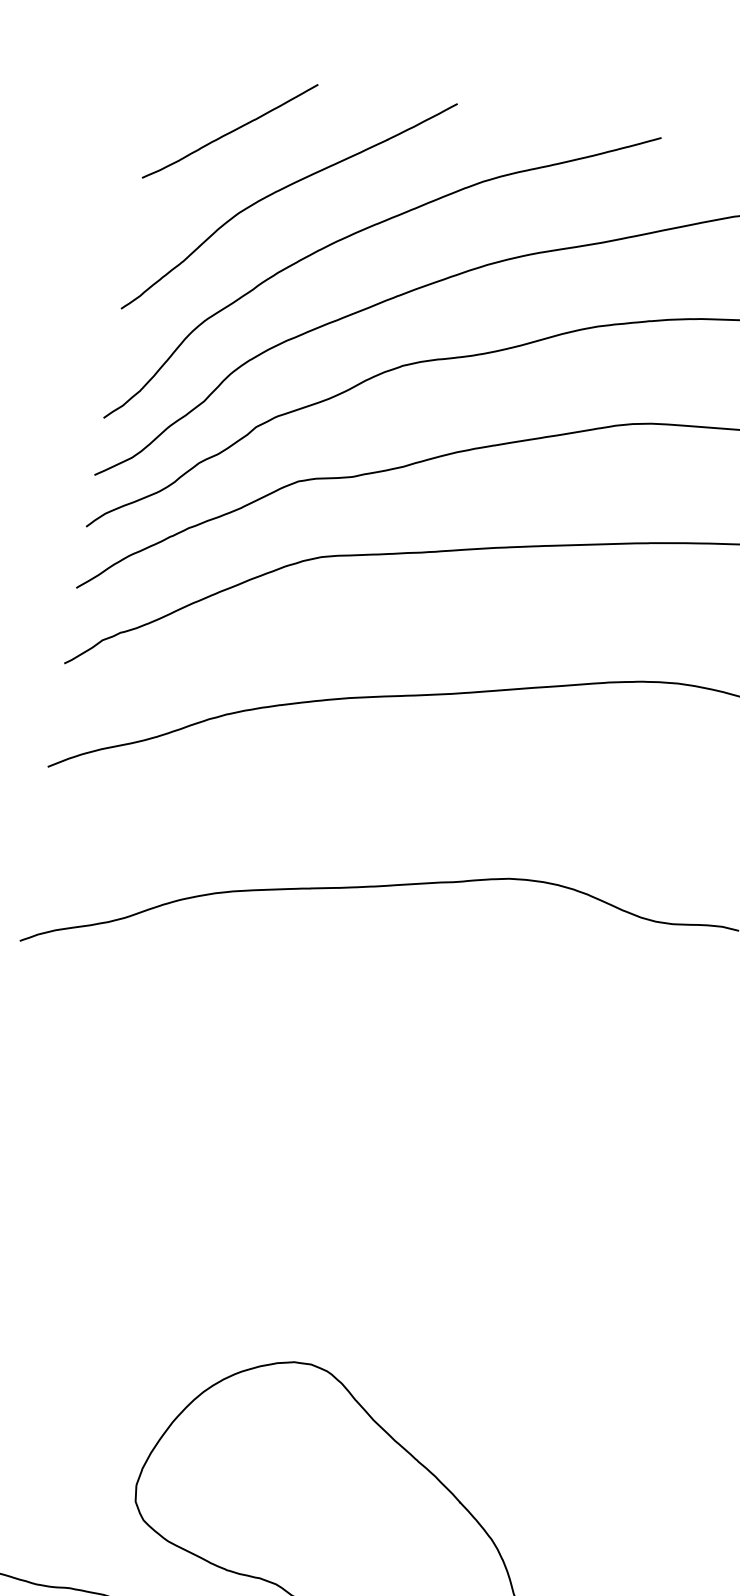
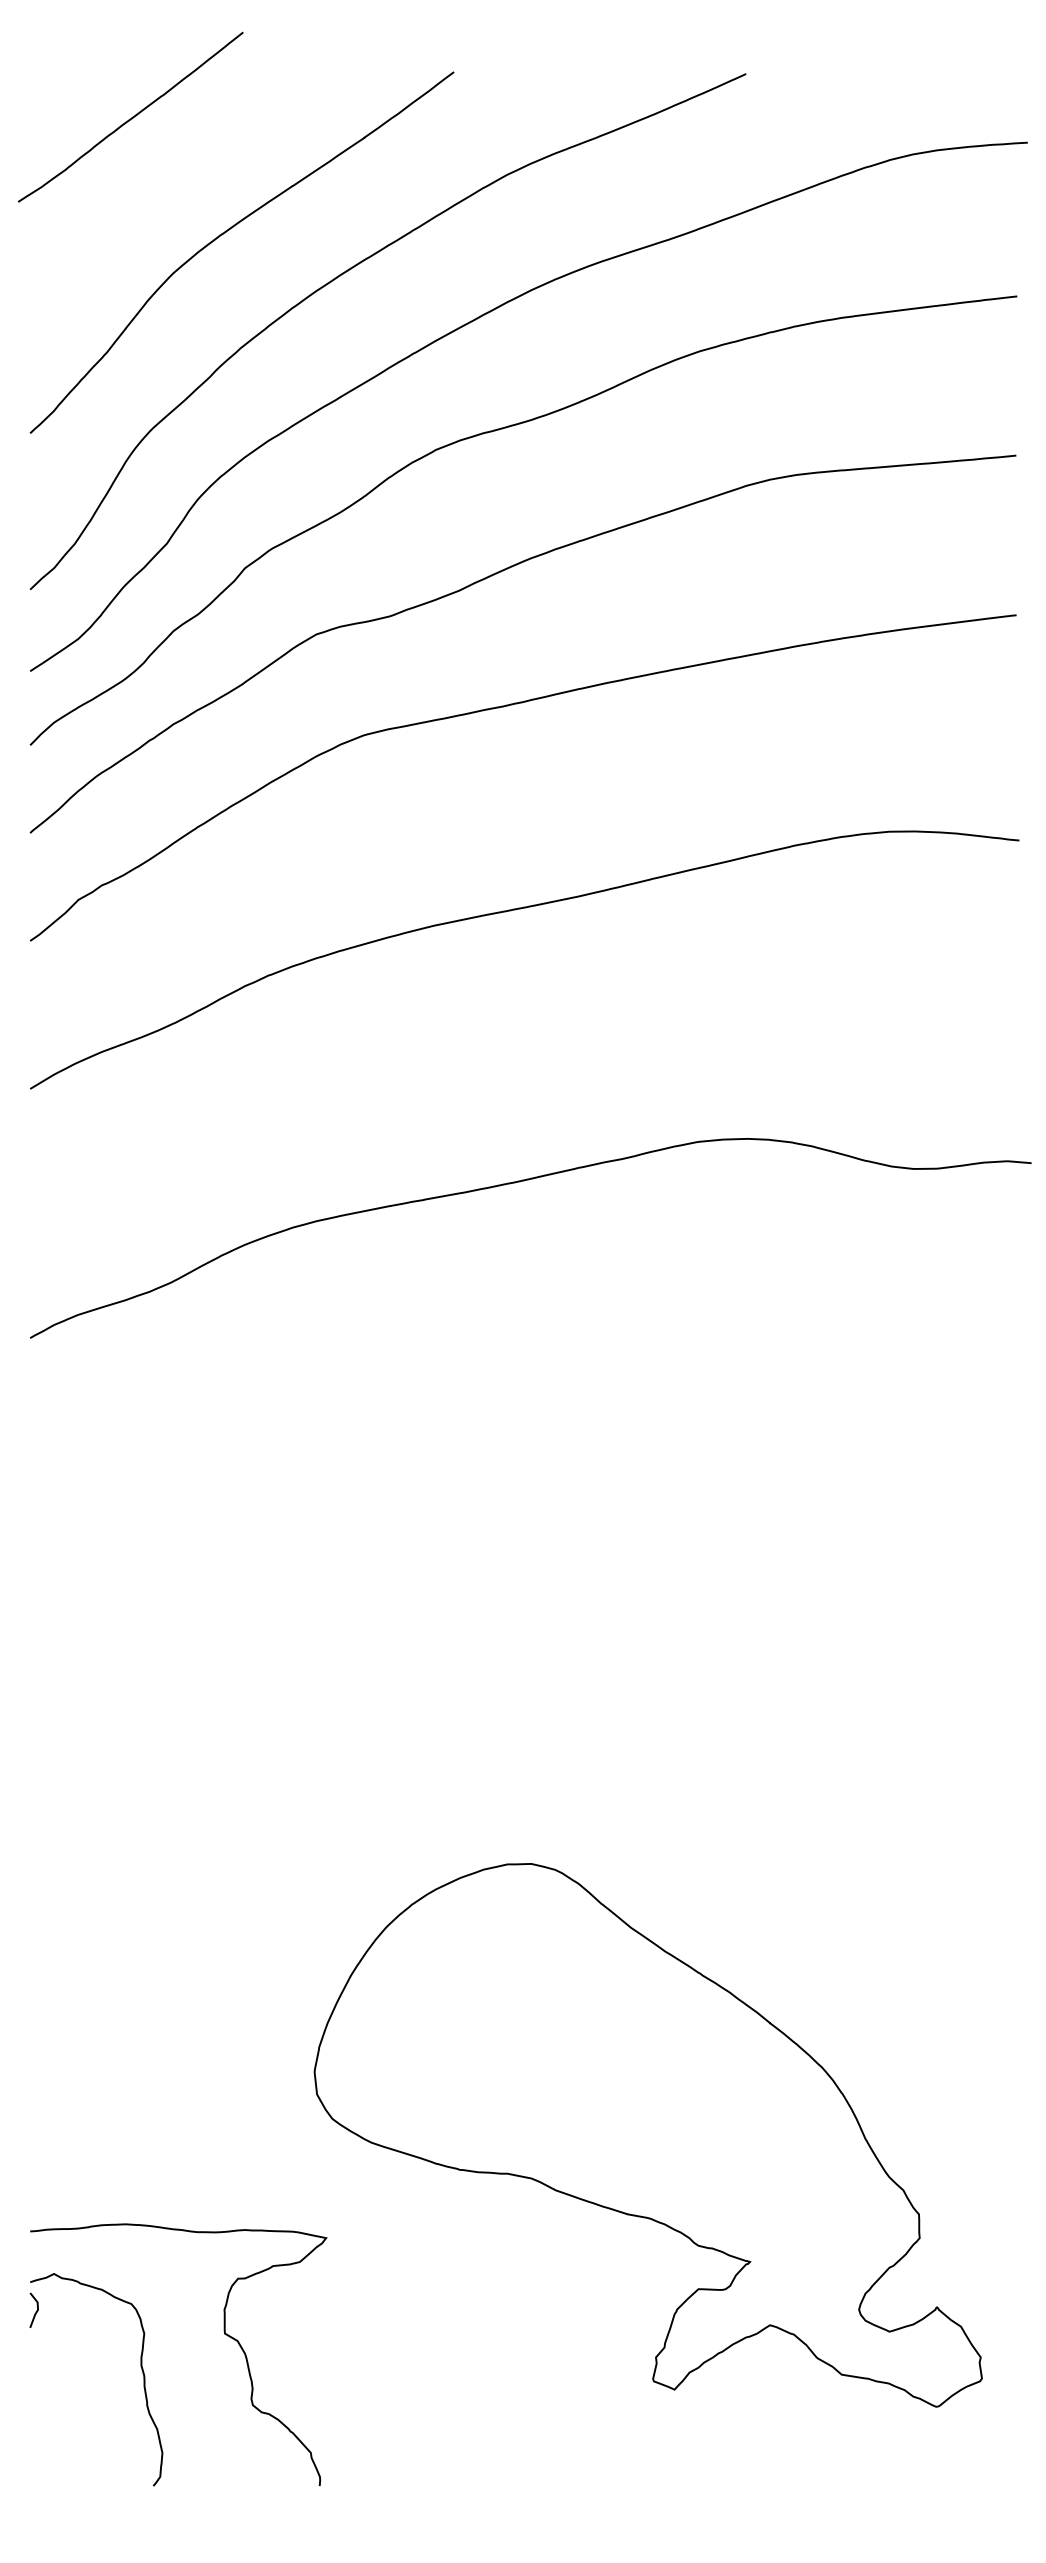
curve: (230, 131) -> (131, 117), moved

